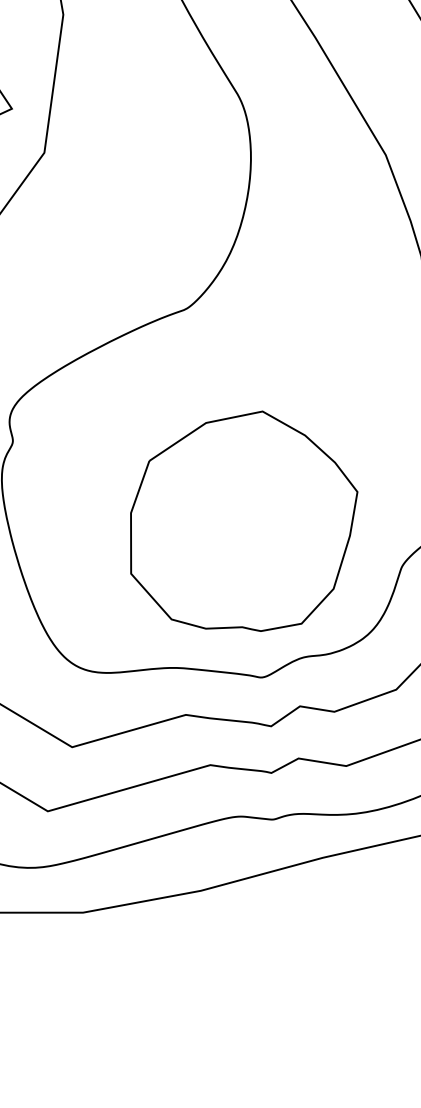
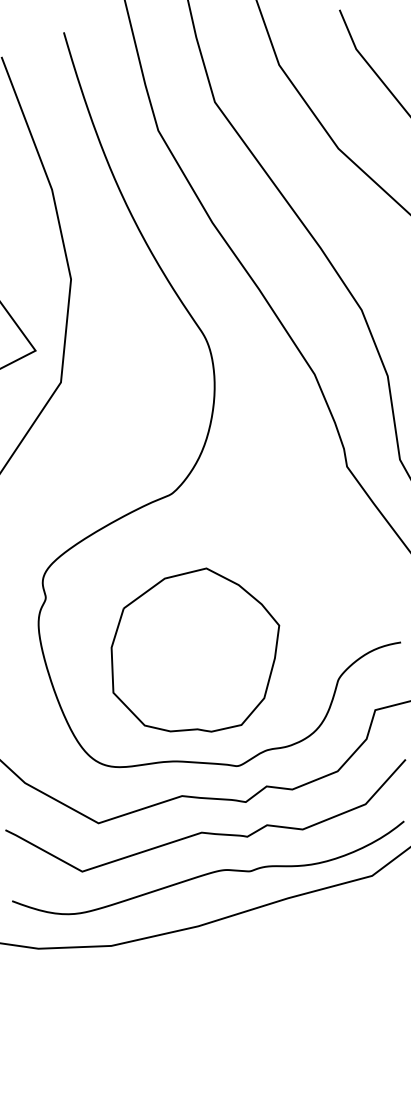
part: (243, 519) -> (195, 649), moved

